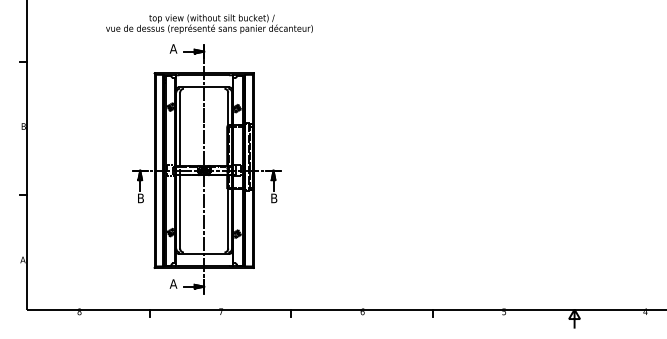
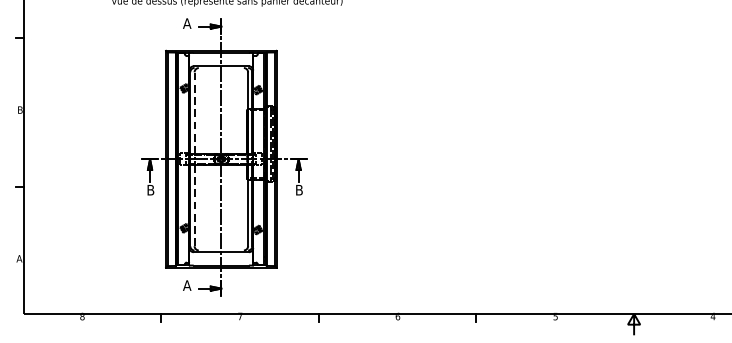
line: (180, 129) -> (194, 113), solid -> dashed
line: (180, 212) -> (194, 205), solid -> dashed

